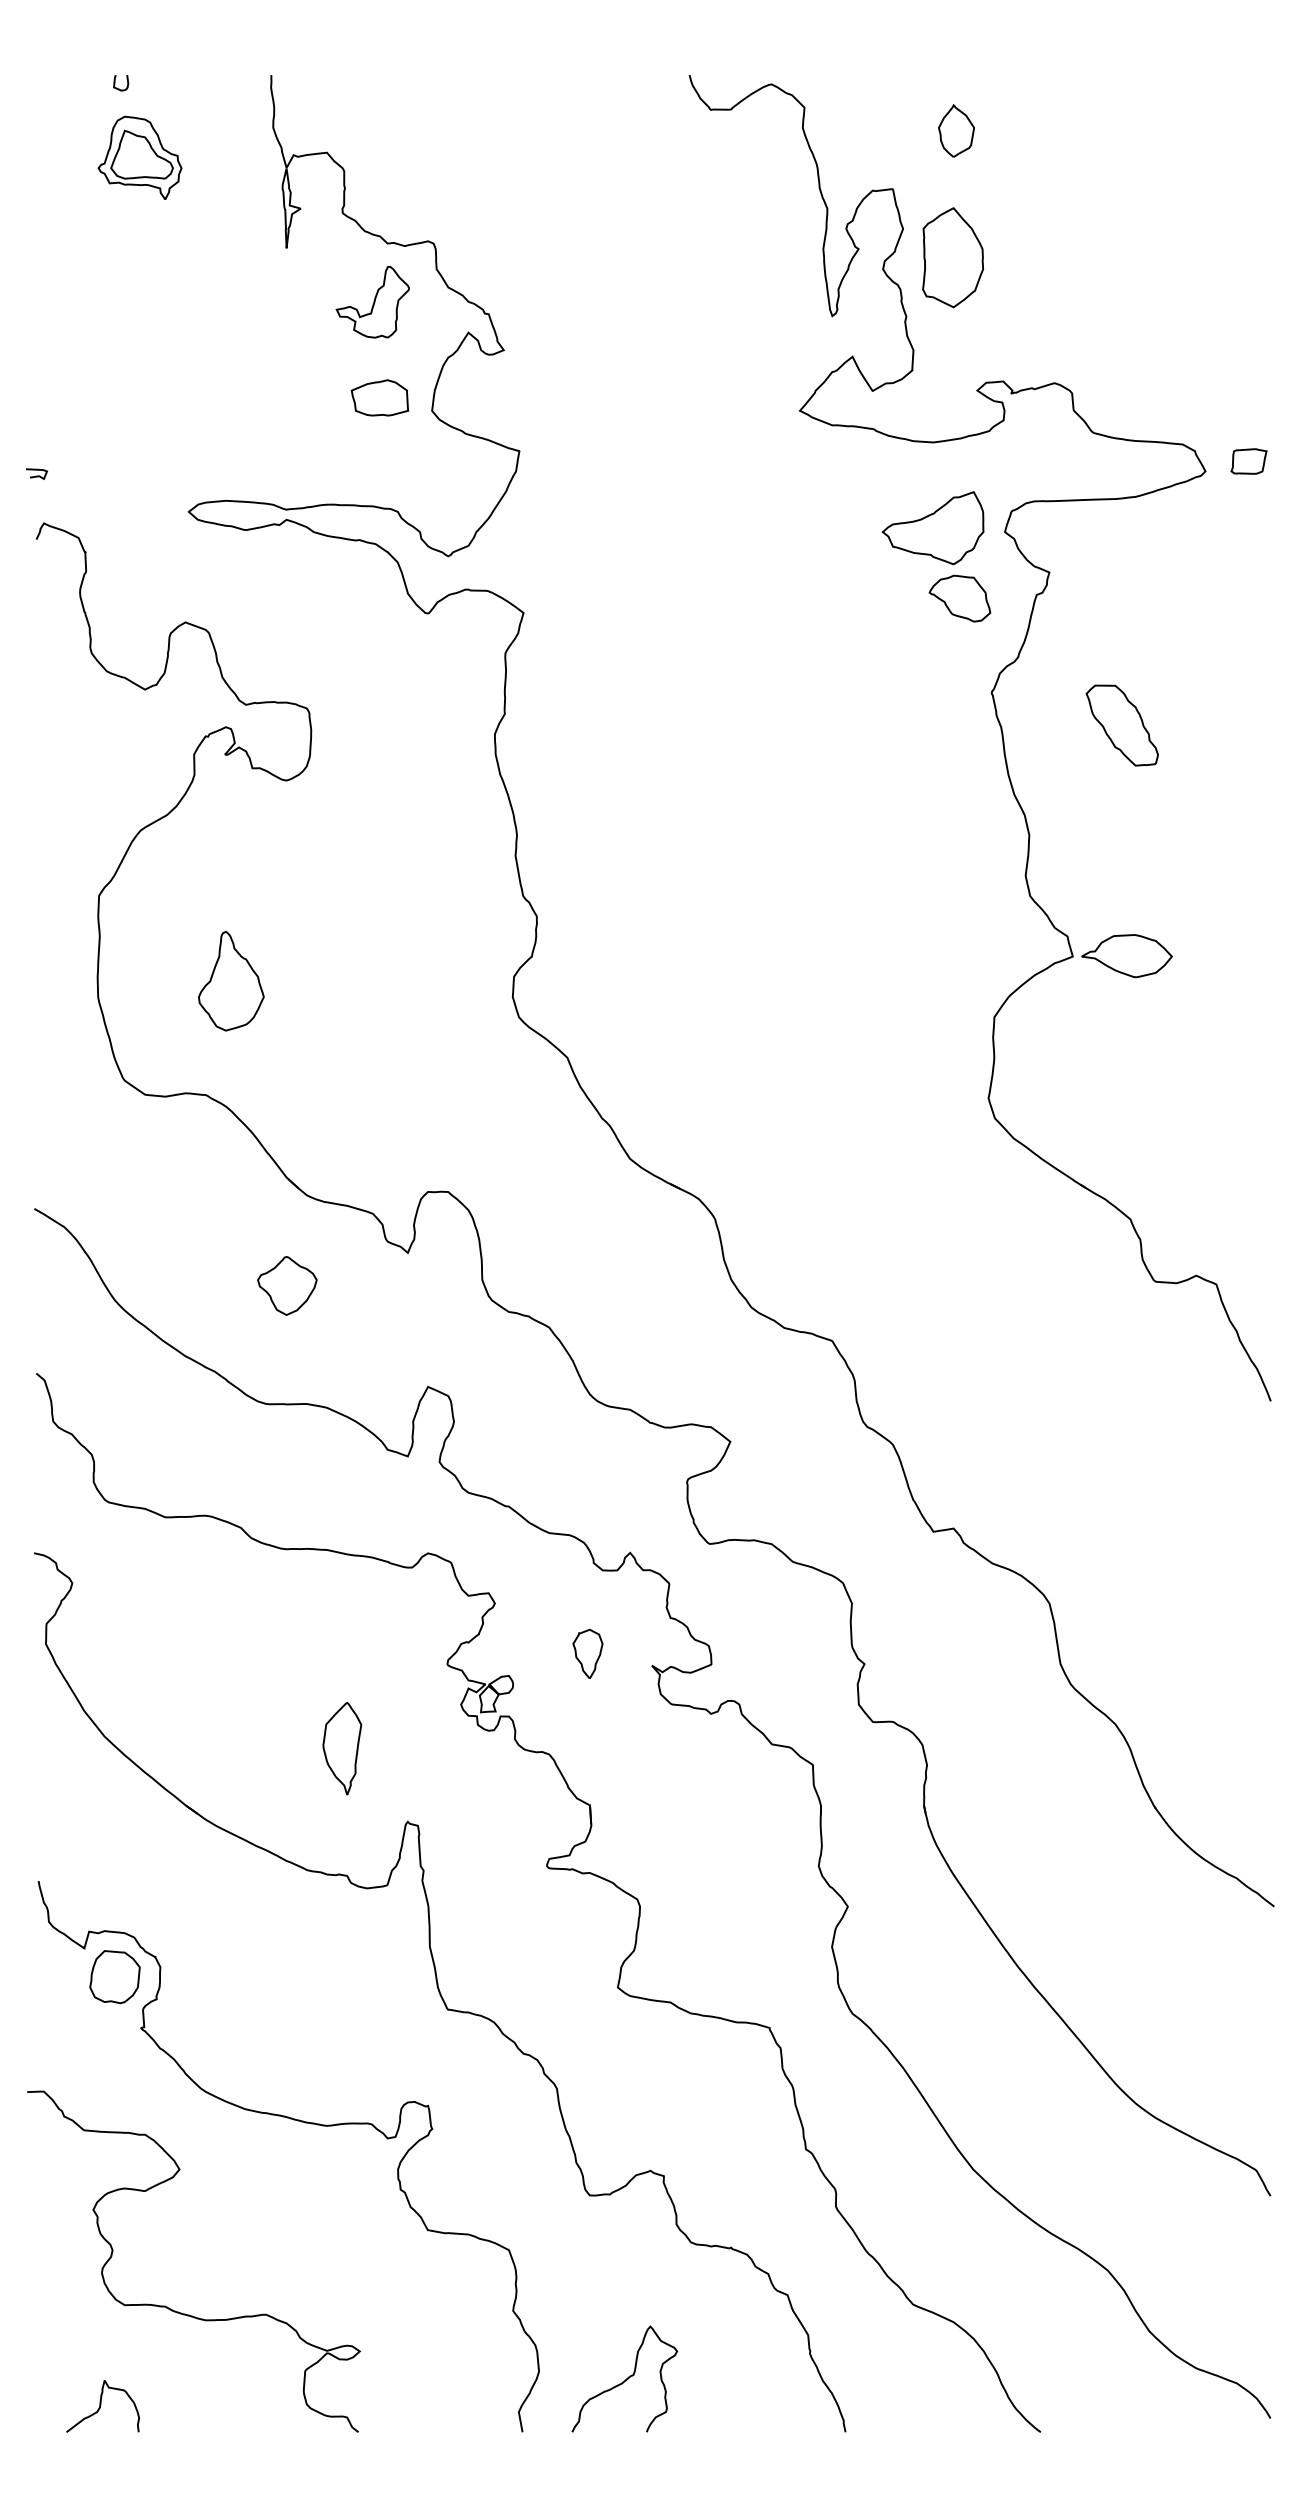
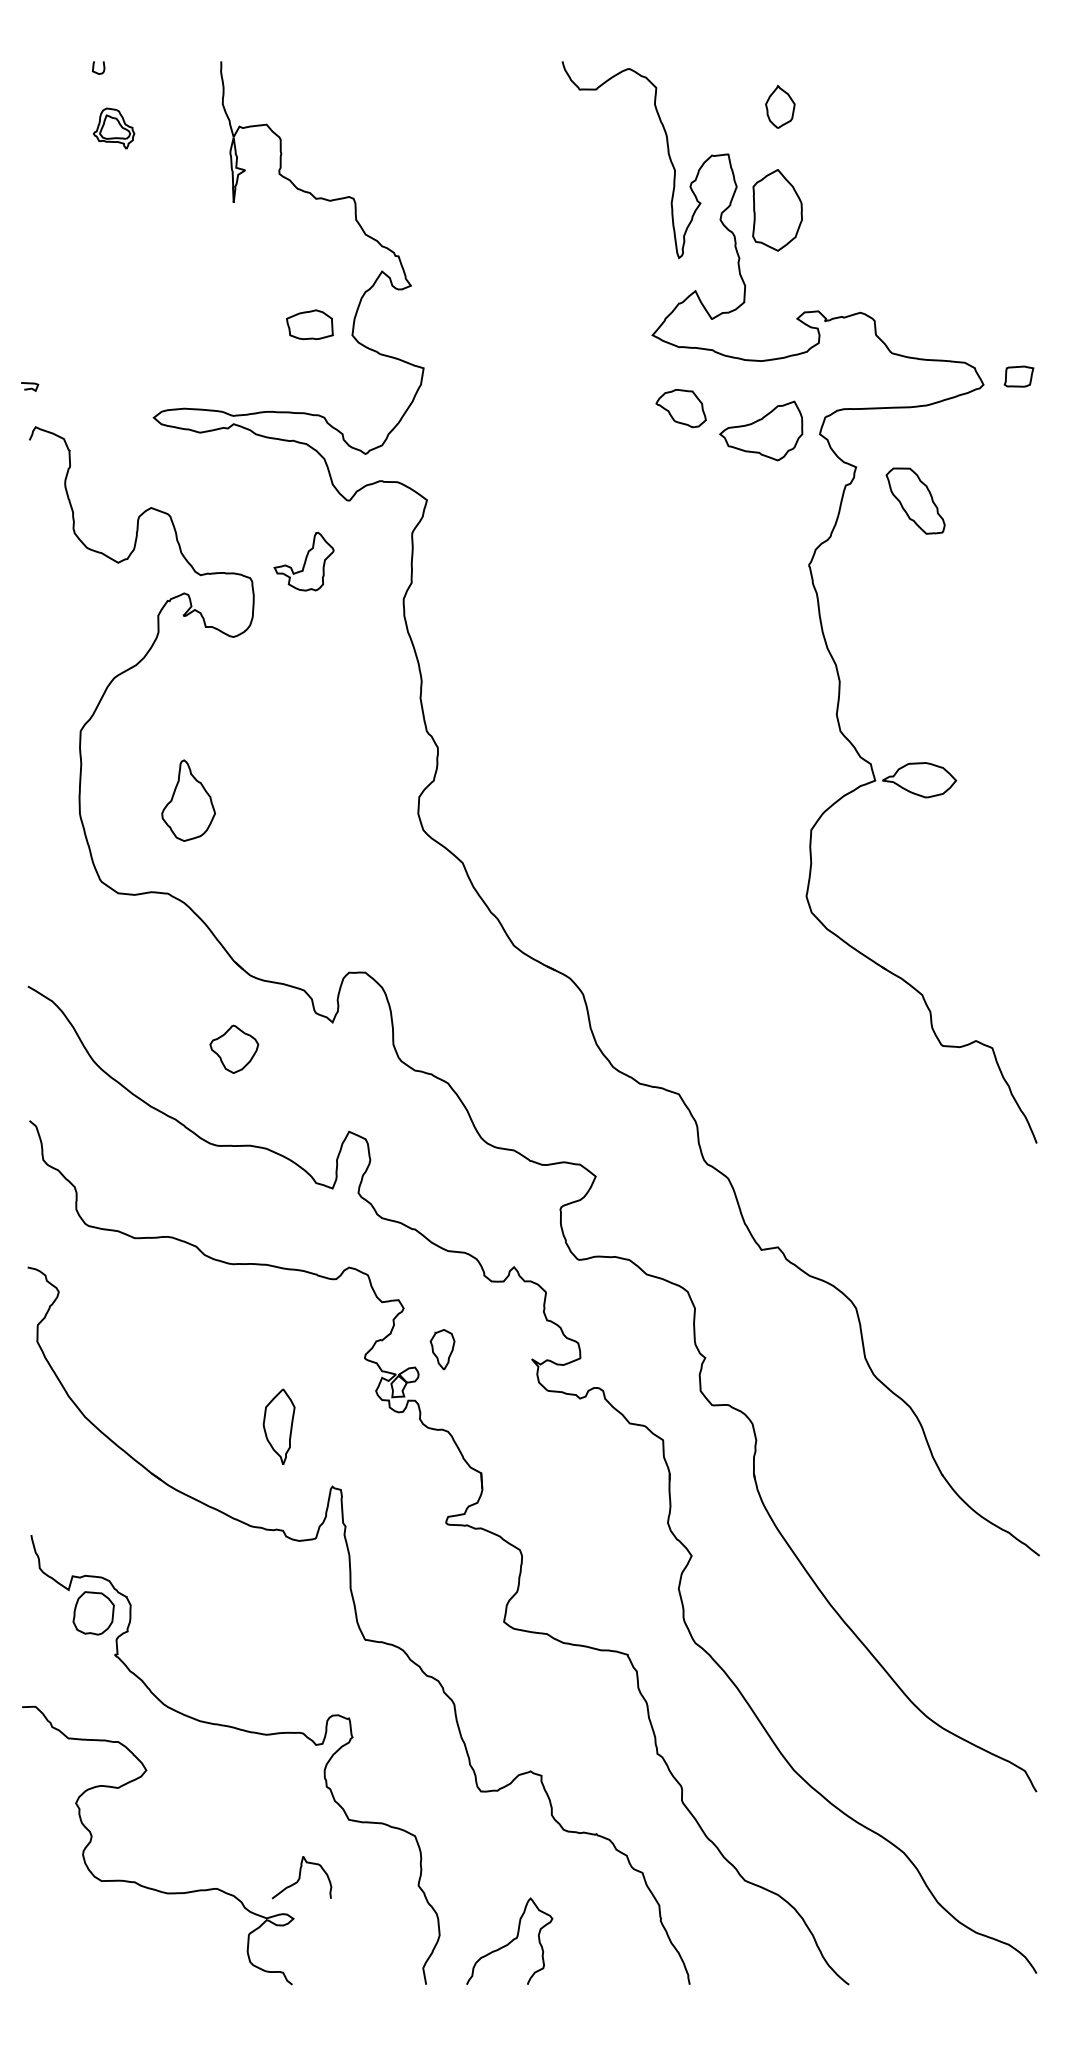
part: (139, 157) -> (113, 128), size x0.6
part: (372, 302) -> (303, 561), moved
part: (959, 598) -> (680, 408), moved
part: (1122, 724) -> (915, 500), moved
part: (587, 1653) -> (442, 1349), moved
curve: (101, 2406) -> (300, 1877), moved

